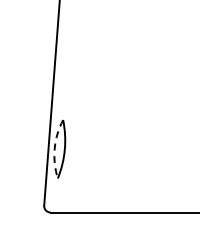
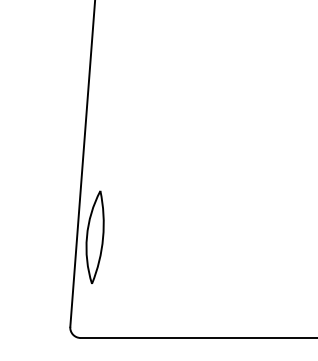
arc: (54, 148) -> (86, 236), dashed -> solid

